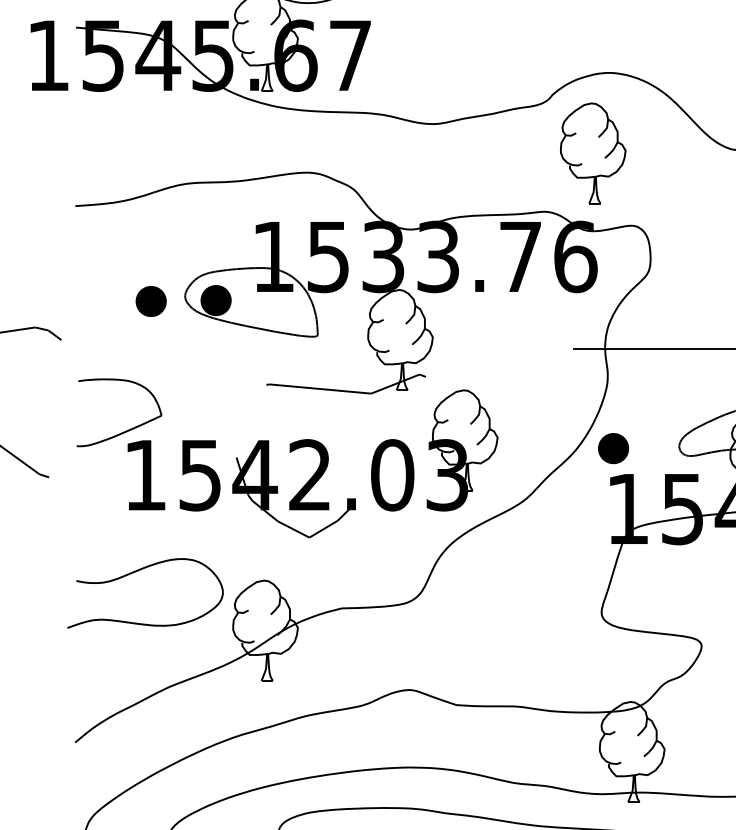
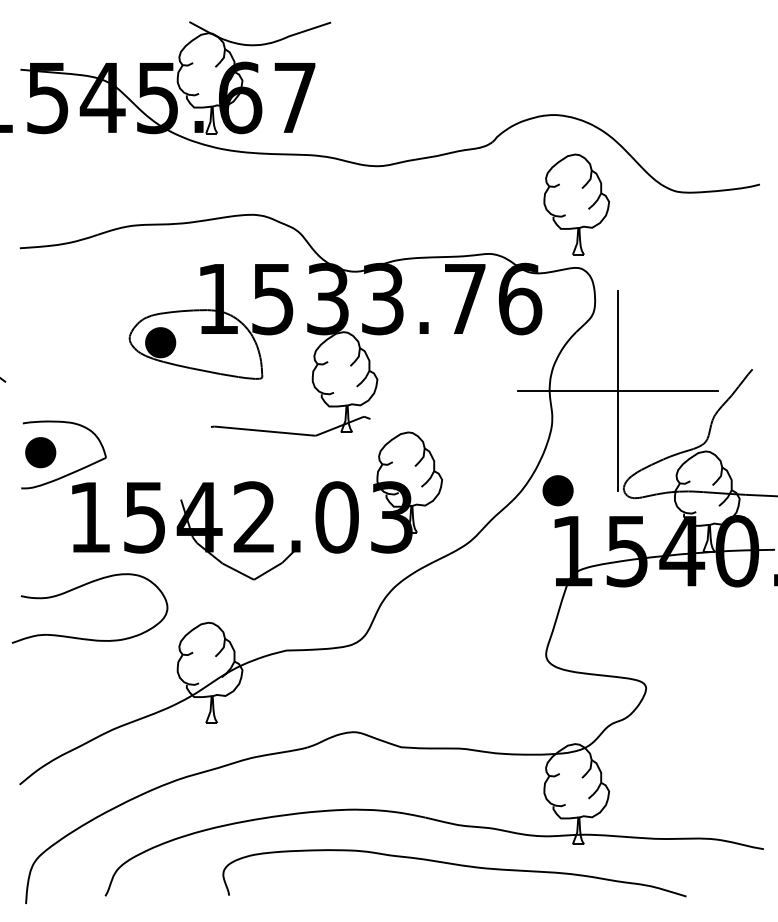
part: (592, 153) -> (576, 204), moved
part: (150, 301) -> (40, 452), moved
line: (673, 349) -> (618, 391), added
curve: (138, 571) -> (83, 586), moved

